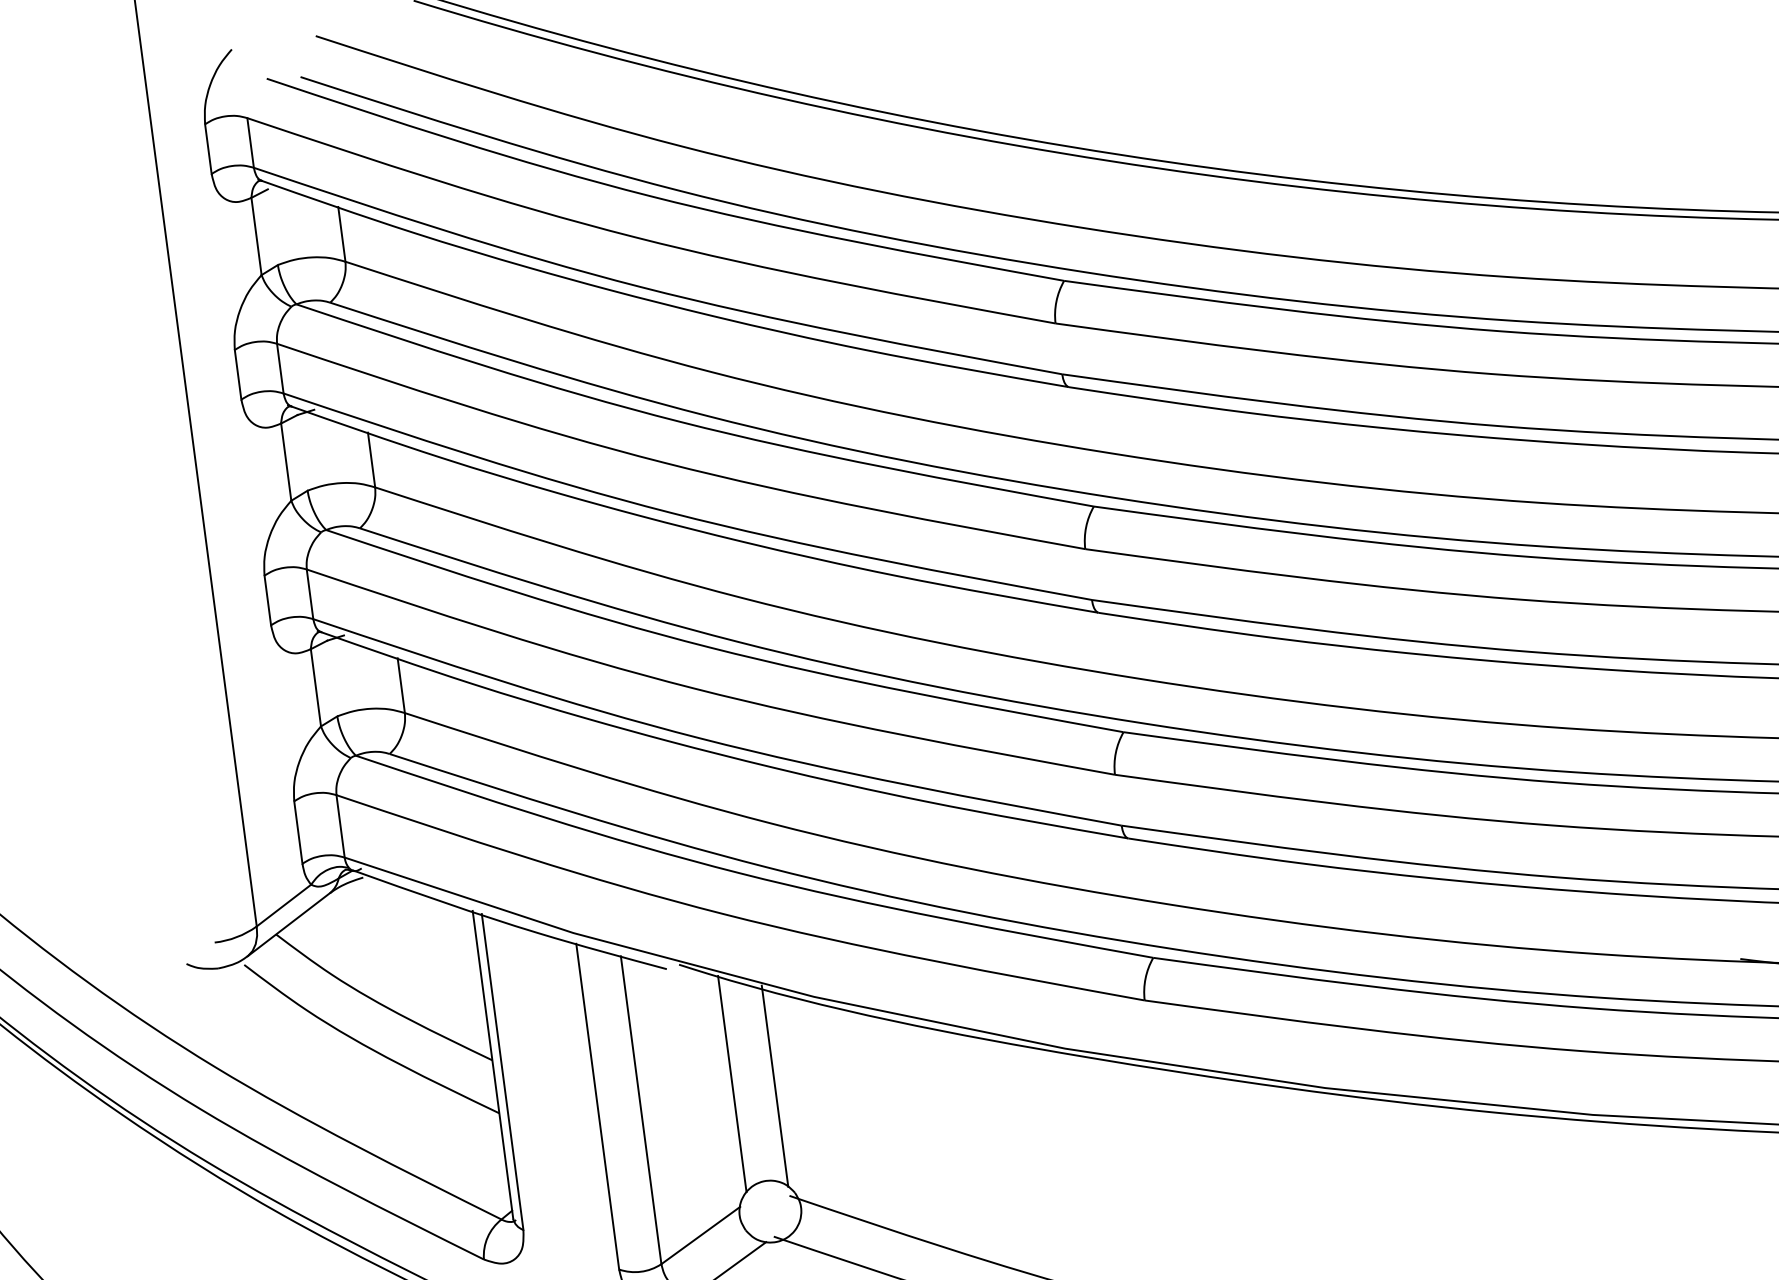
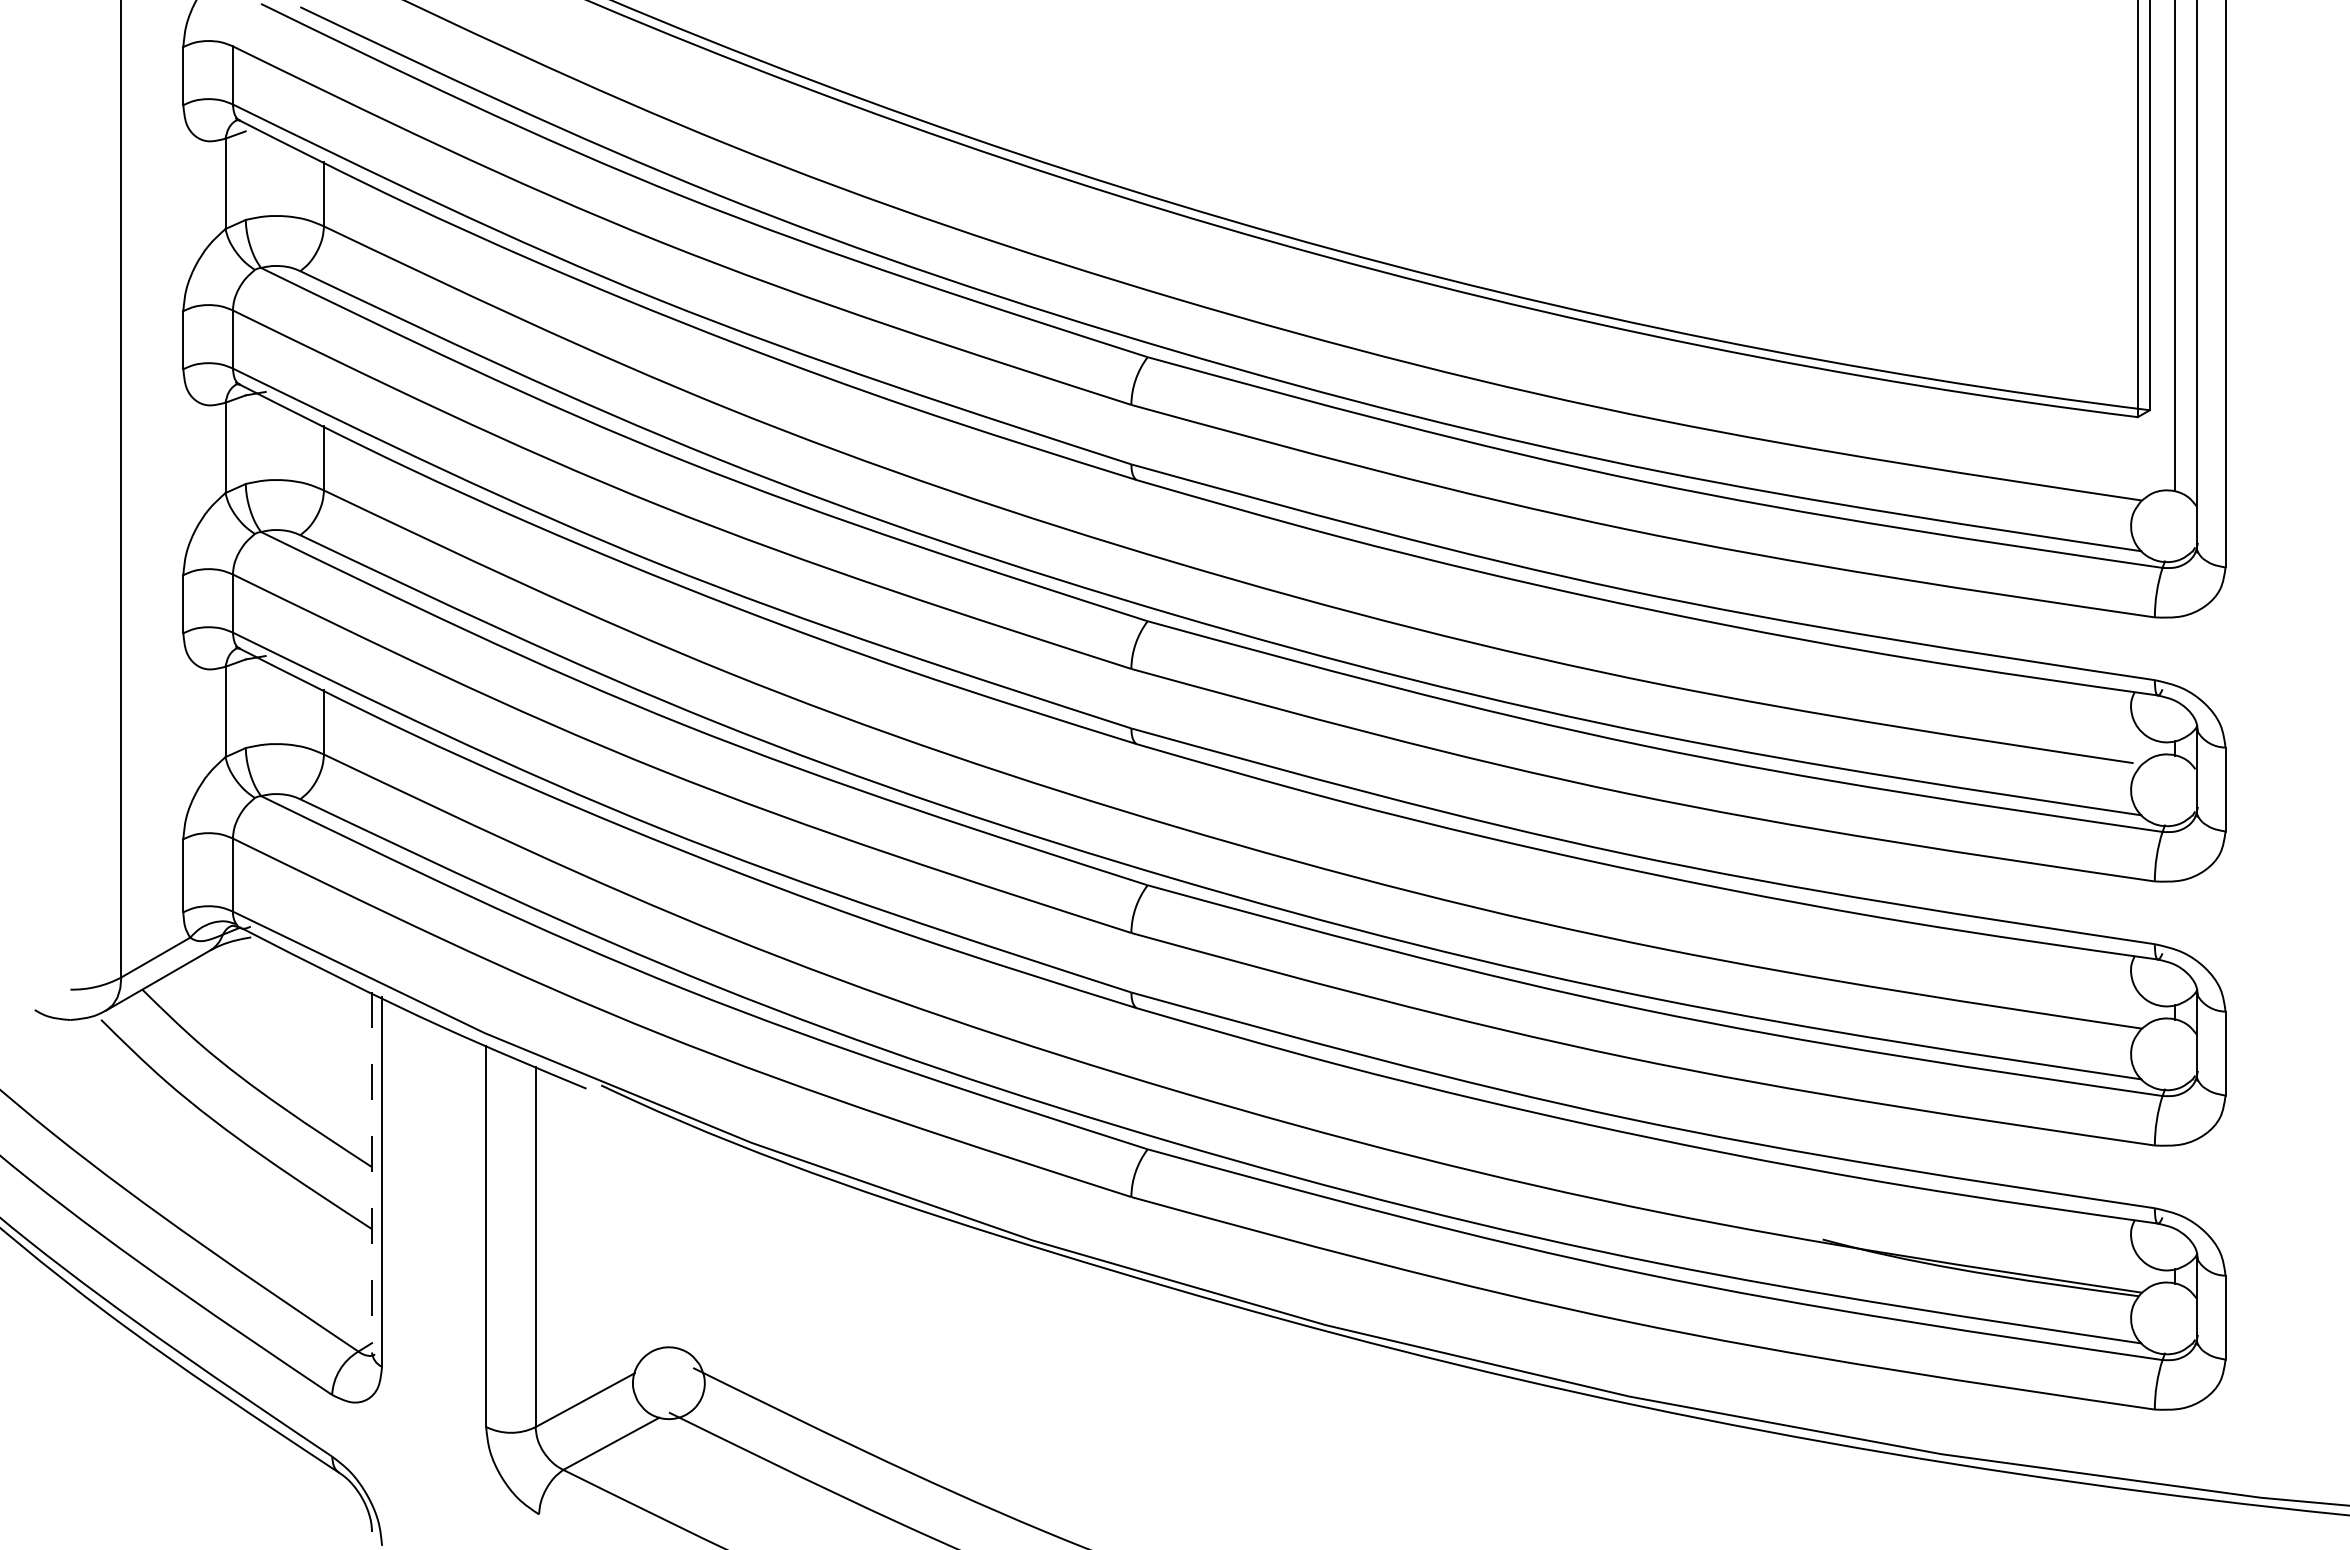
line: (493, 1064) -> (372, 1172), solid -> dashed
line: (732, 1083) -> (644, 1230), removed
line: (775, 1086) -> (693, 1239), removed

